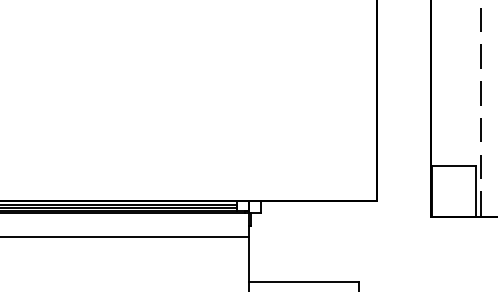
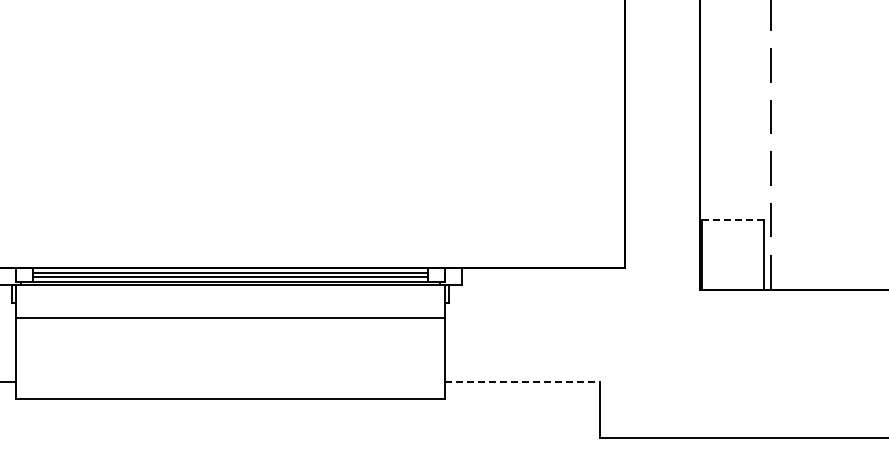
line: (454, 166) -> (733, 219), solid -> dashed
line: (303, 281) -> (522, 381), solid -> dashed

